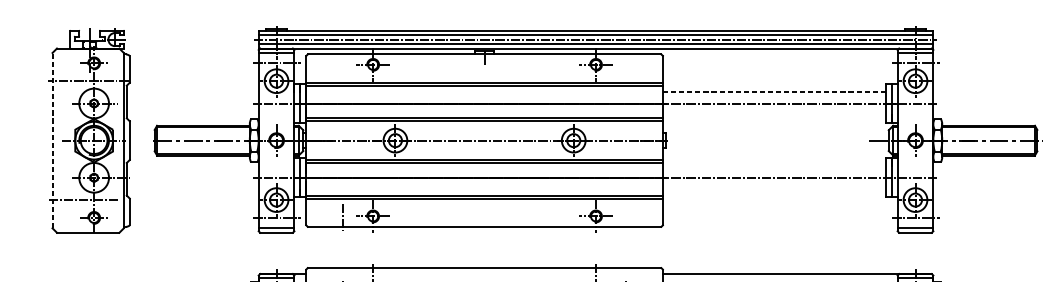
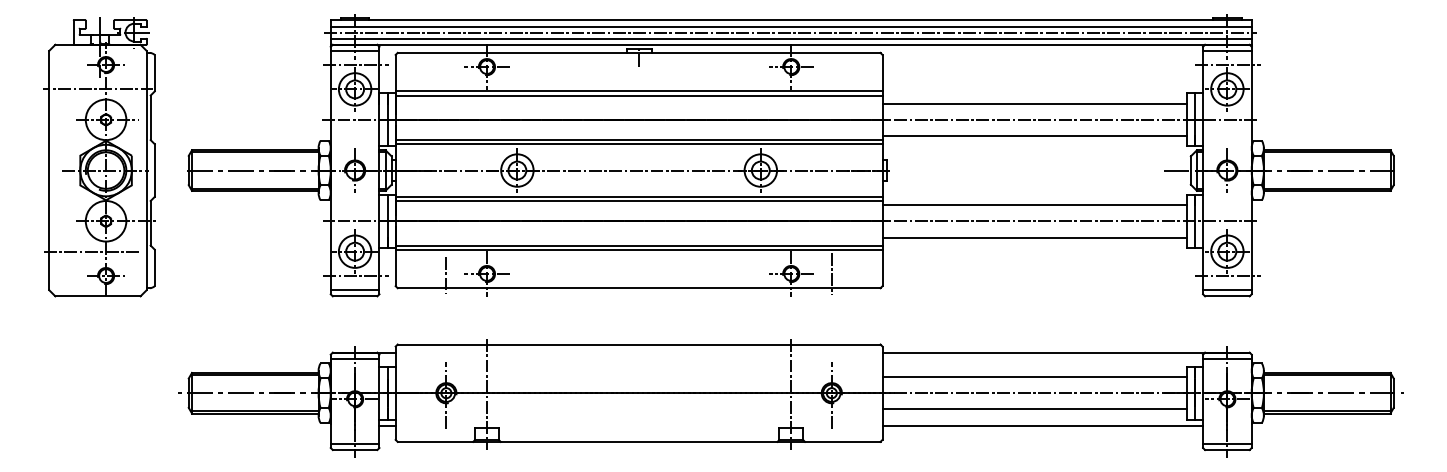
line: (774, 91) -> (1034, 103), dashed -> solid
line: (774, 115) -> (1034, 136), added
line: (52, 140) -> (49, 170), dashed -> solid
line: (774, 166) -> (1034, 205), added
line: (774, 189) -> (1034, 237), added
line: (625, 216) -> (831, 273), added

